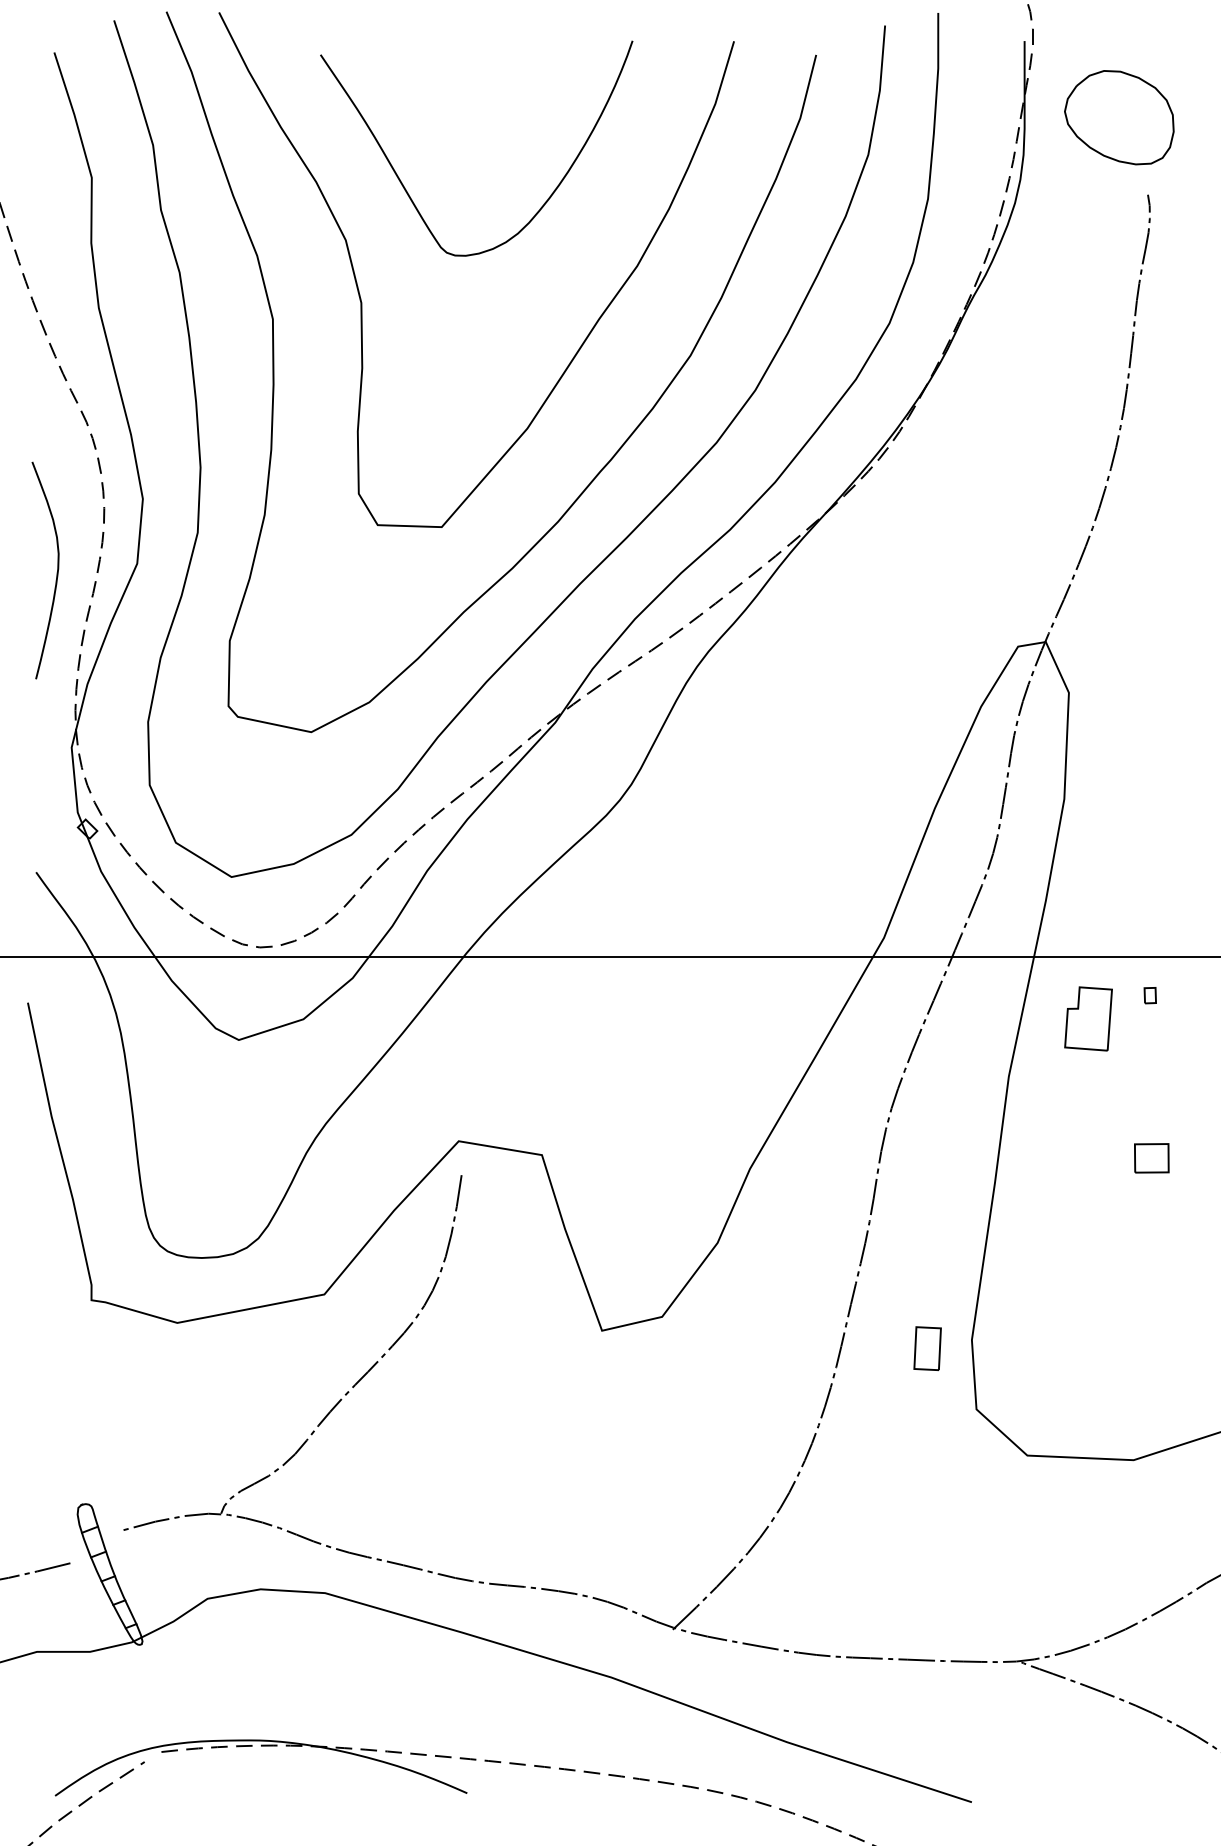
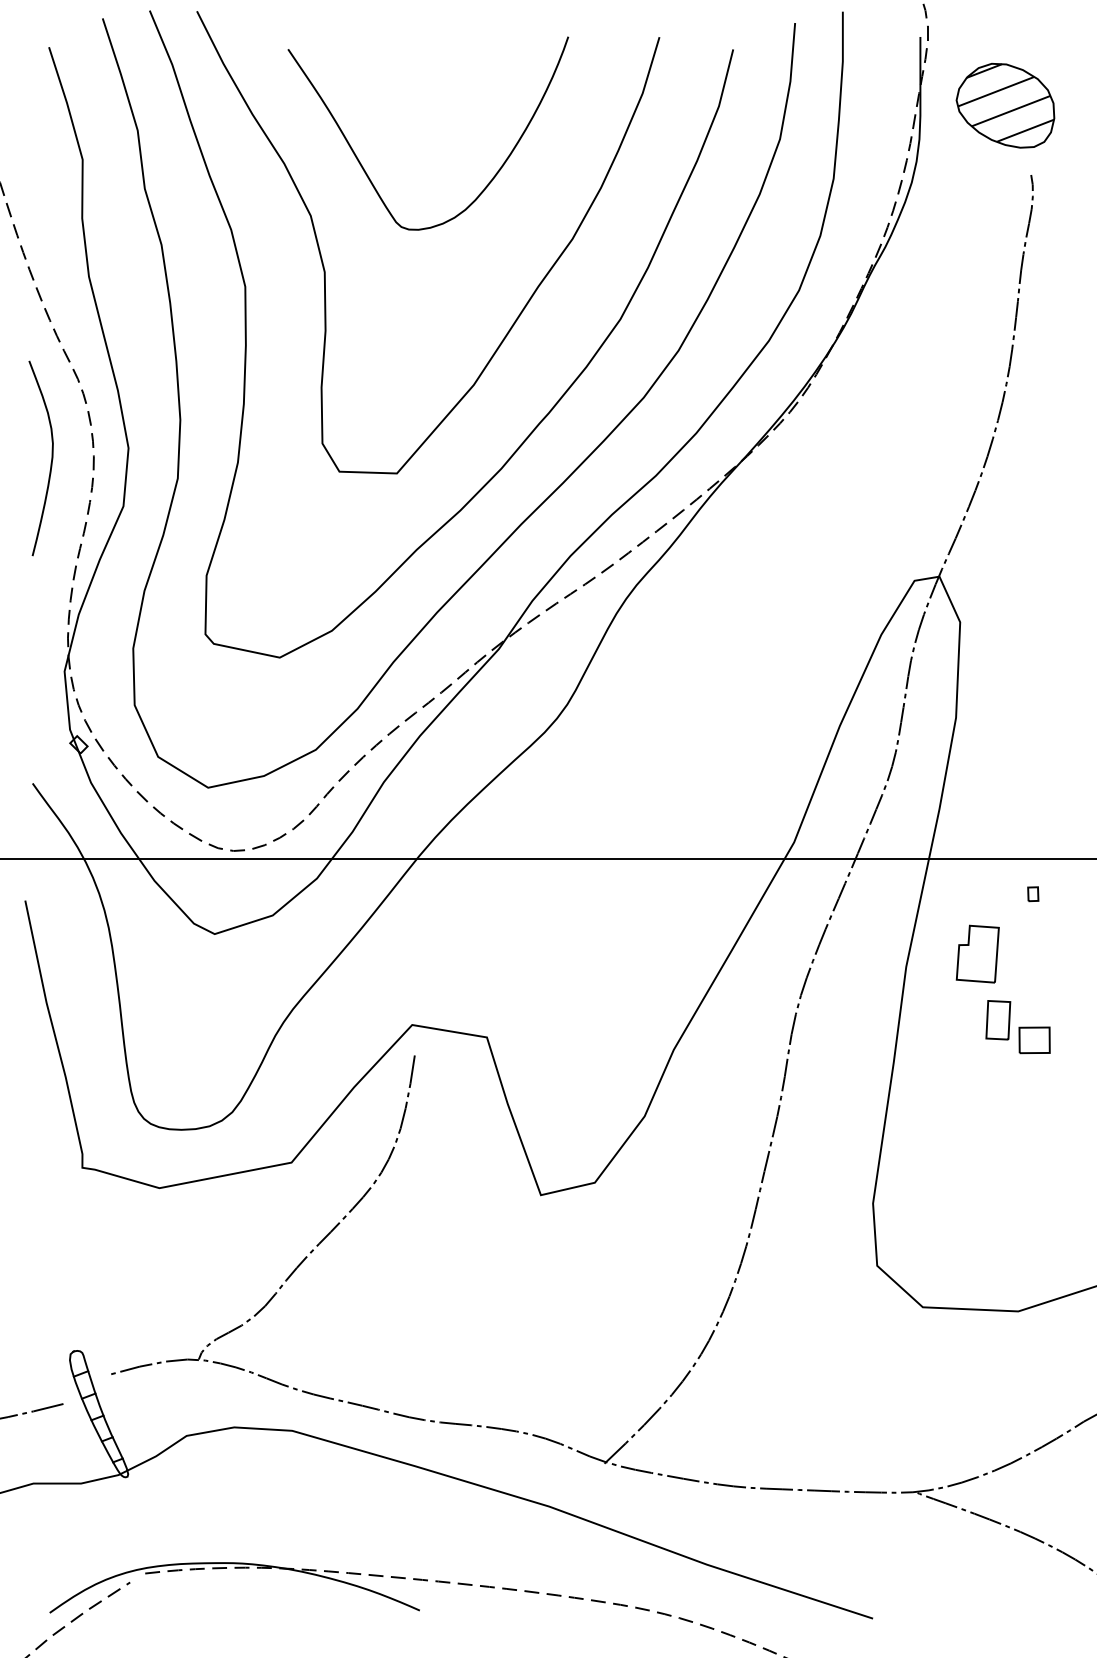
hatch: (1120, 114) -> (1006, 102), added
curve: (55, 575) -> (50, 462), moved
part: (1088, 1018) -> (977, 953), moved
part: (927, 1348) -> (998, 1020), moved

